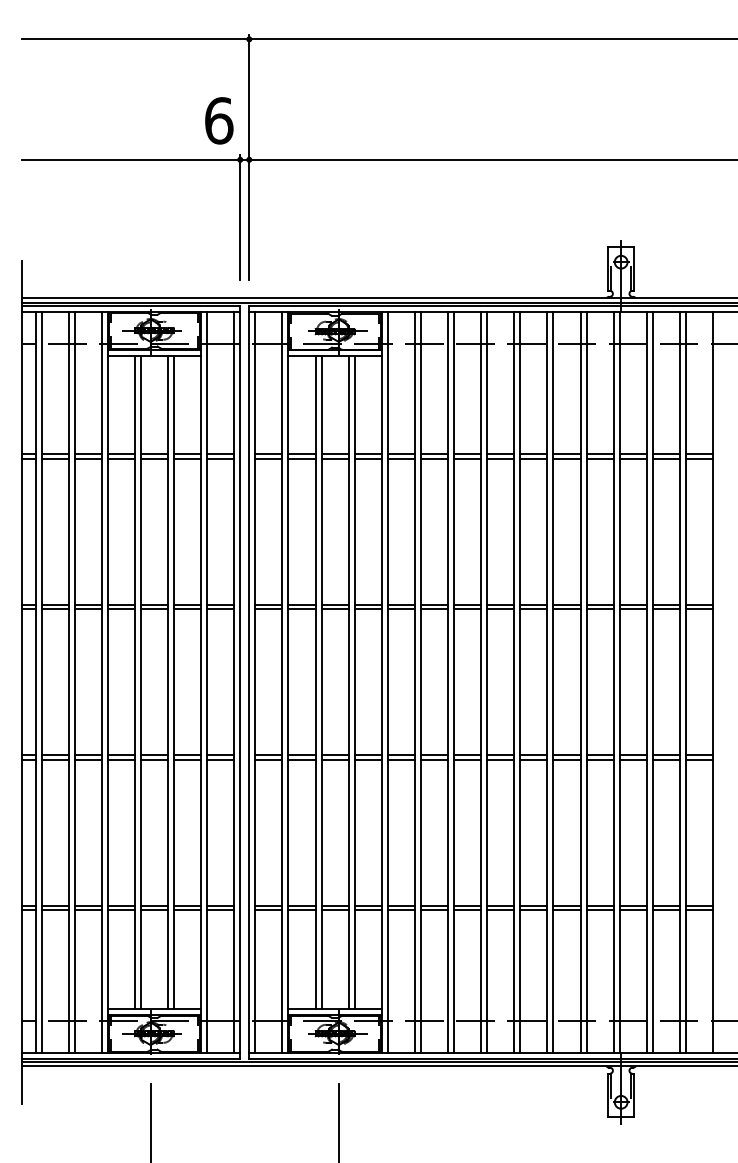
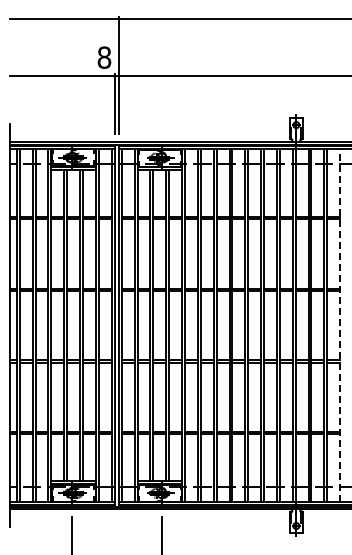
text: (219, 120) -> (104, 57), 6 -> 8
line: (713, 682) -> (340, 325), solid -> dashed

